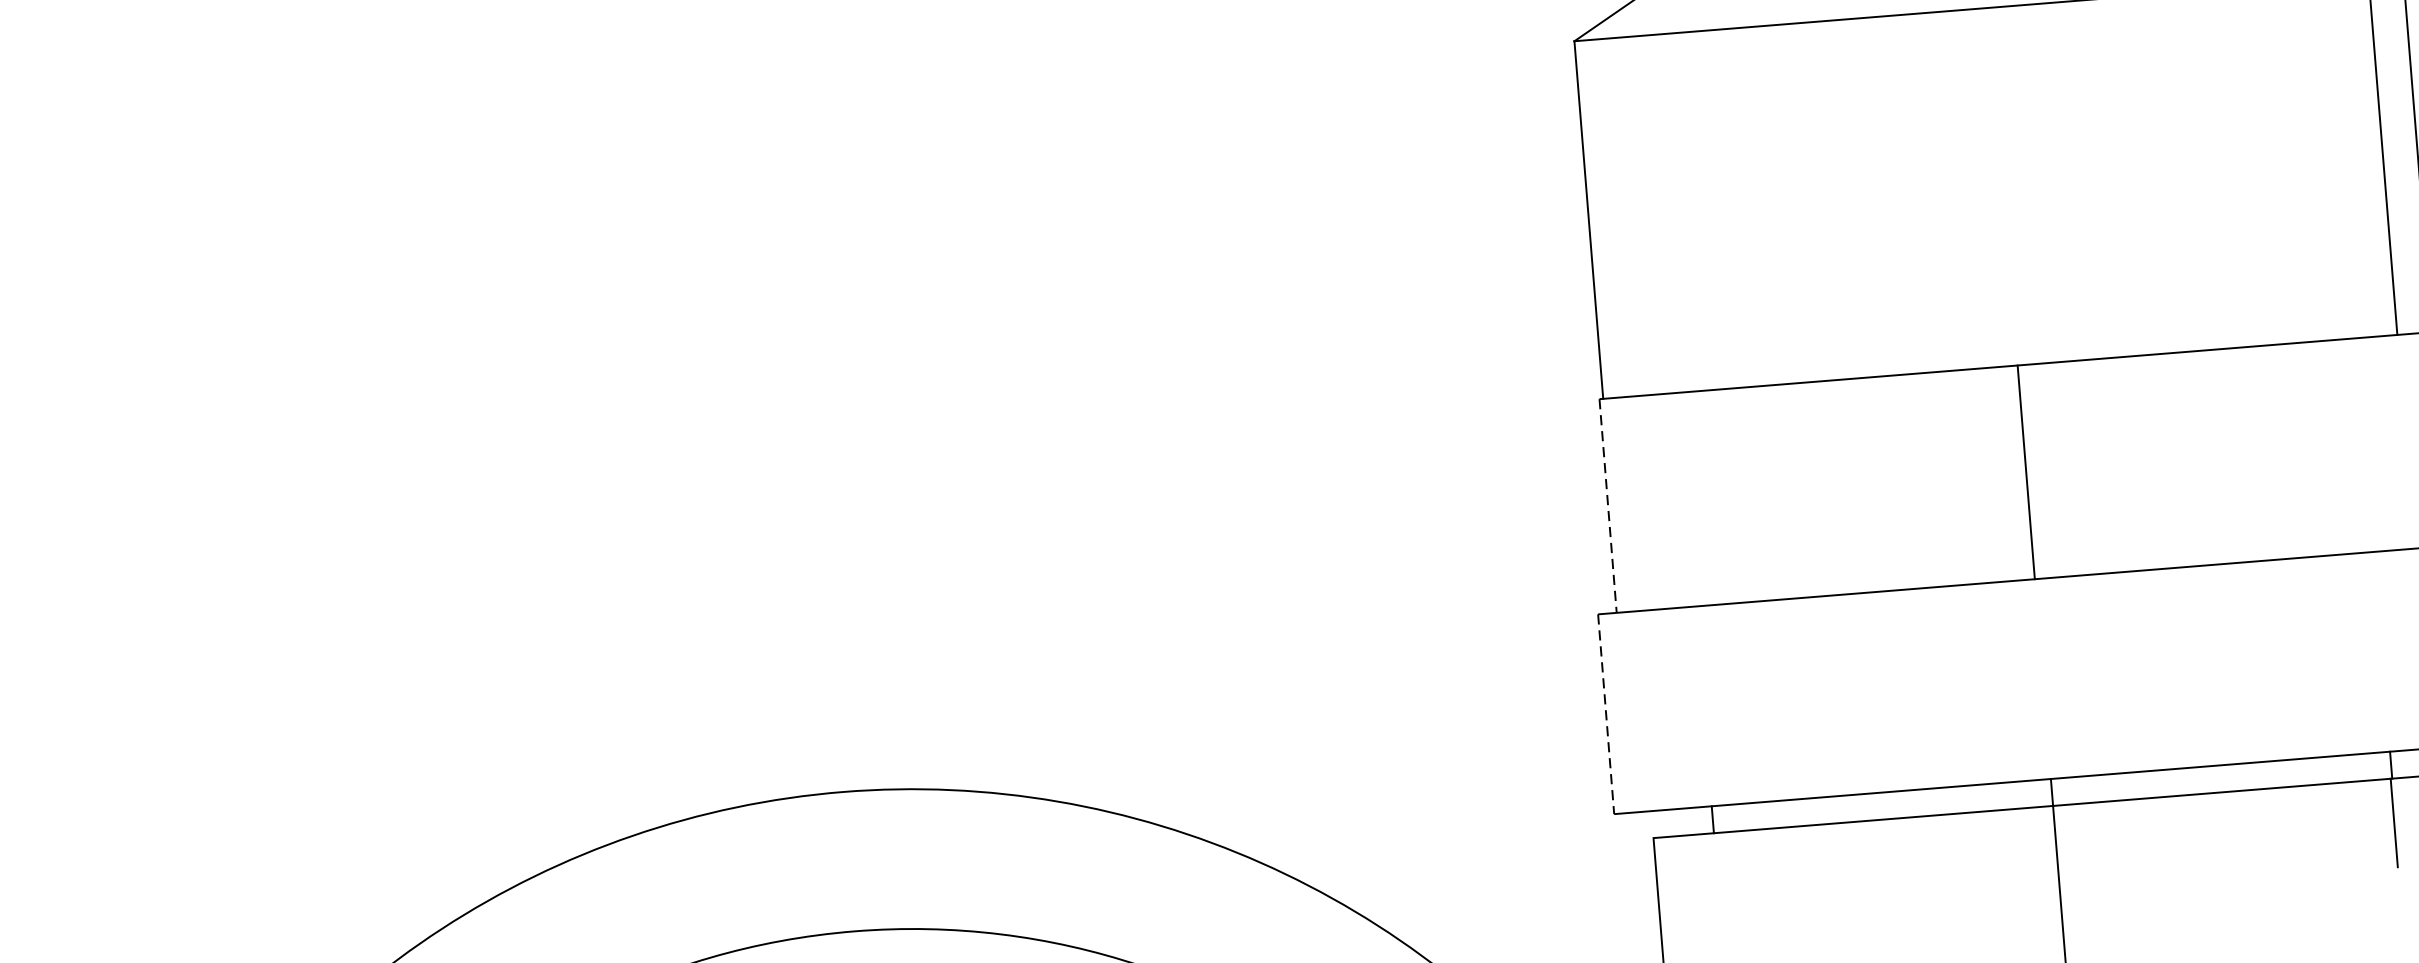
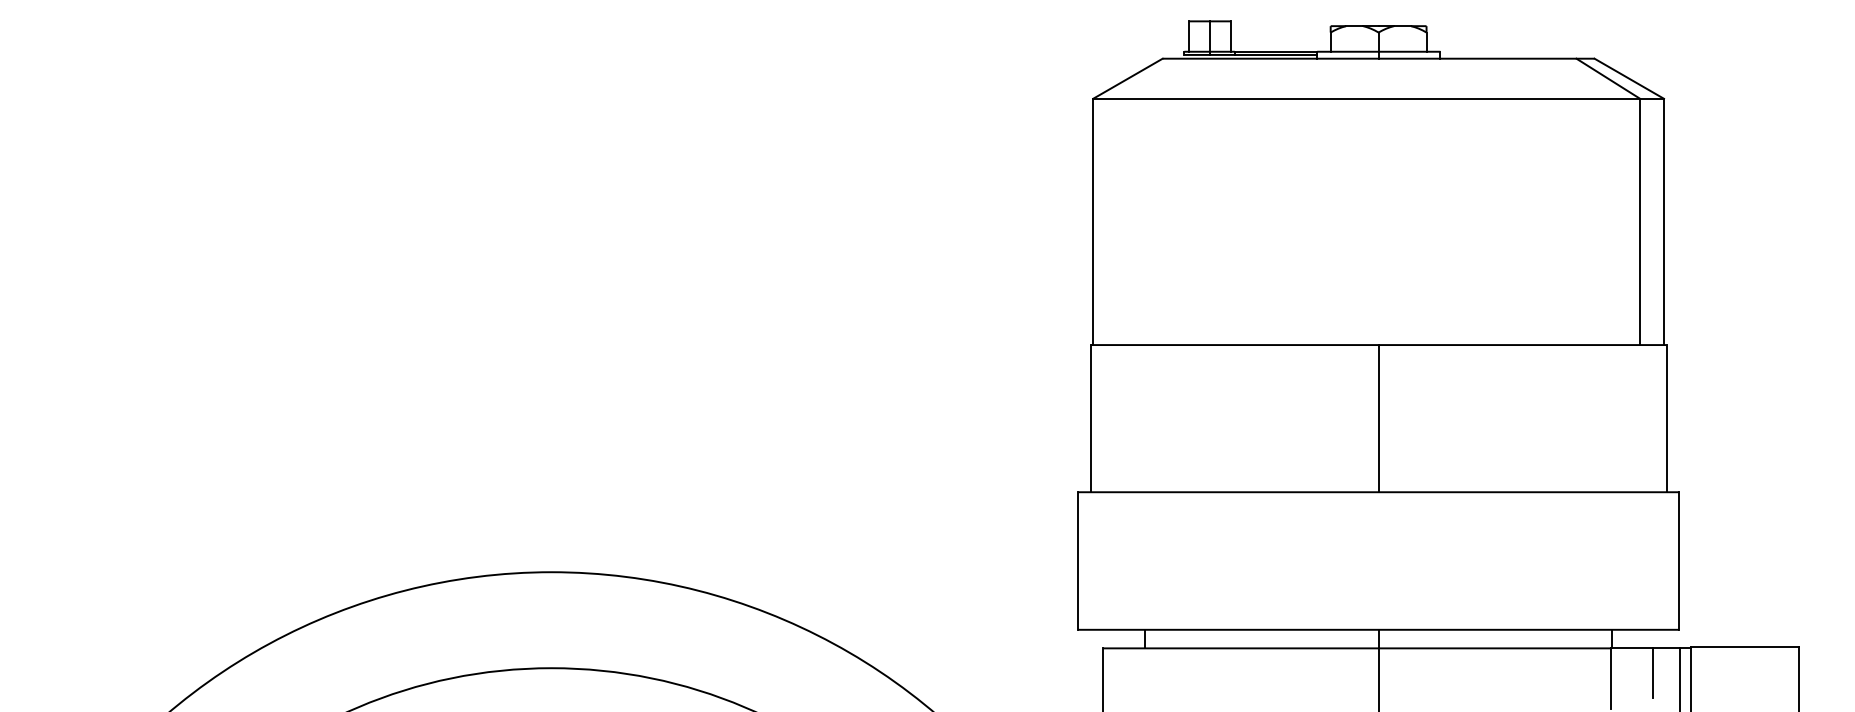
line: (1607, 505) -> (1090, 418), dashed -> solid
line: (1605, 714) -> (1077, 561), dashed -> solid

